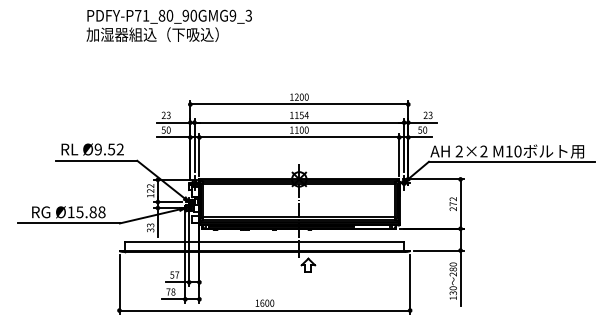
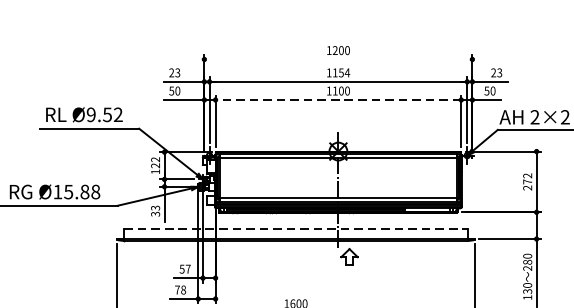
line: (299, 104) -> (338, 59), removed
line: (299, 137) -> (338, 100), solid -> dashed
line: (264, 242) -> (295, 229), solid -> dashed

